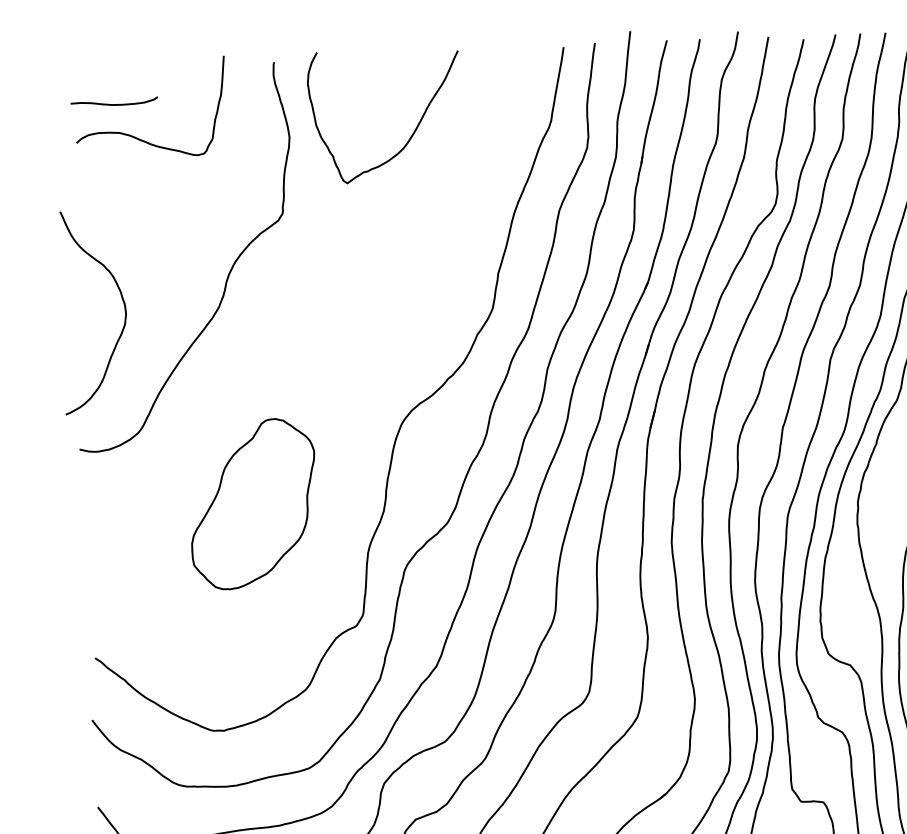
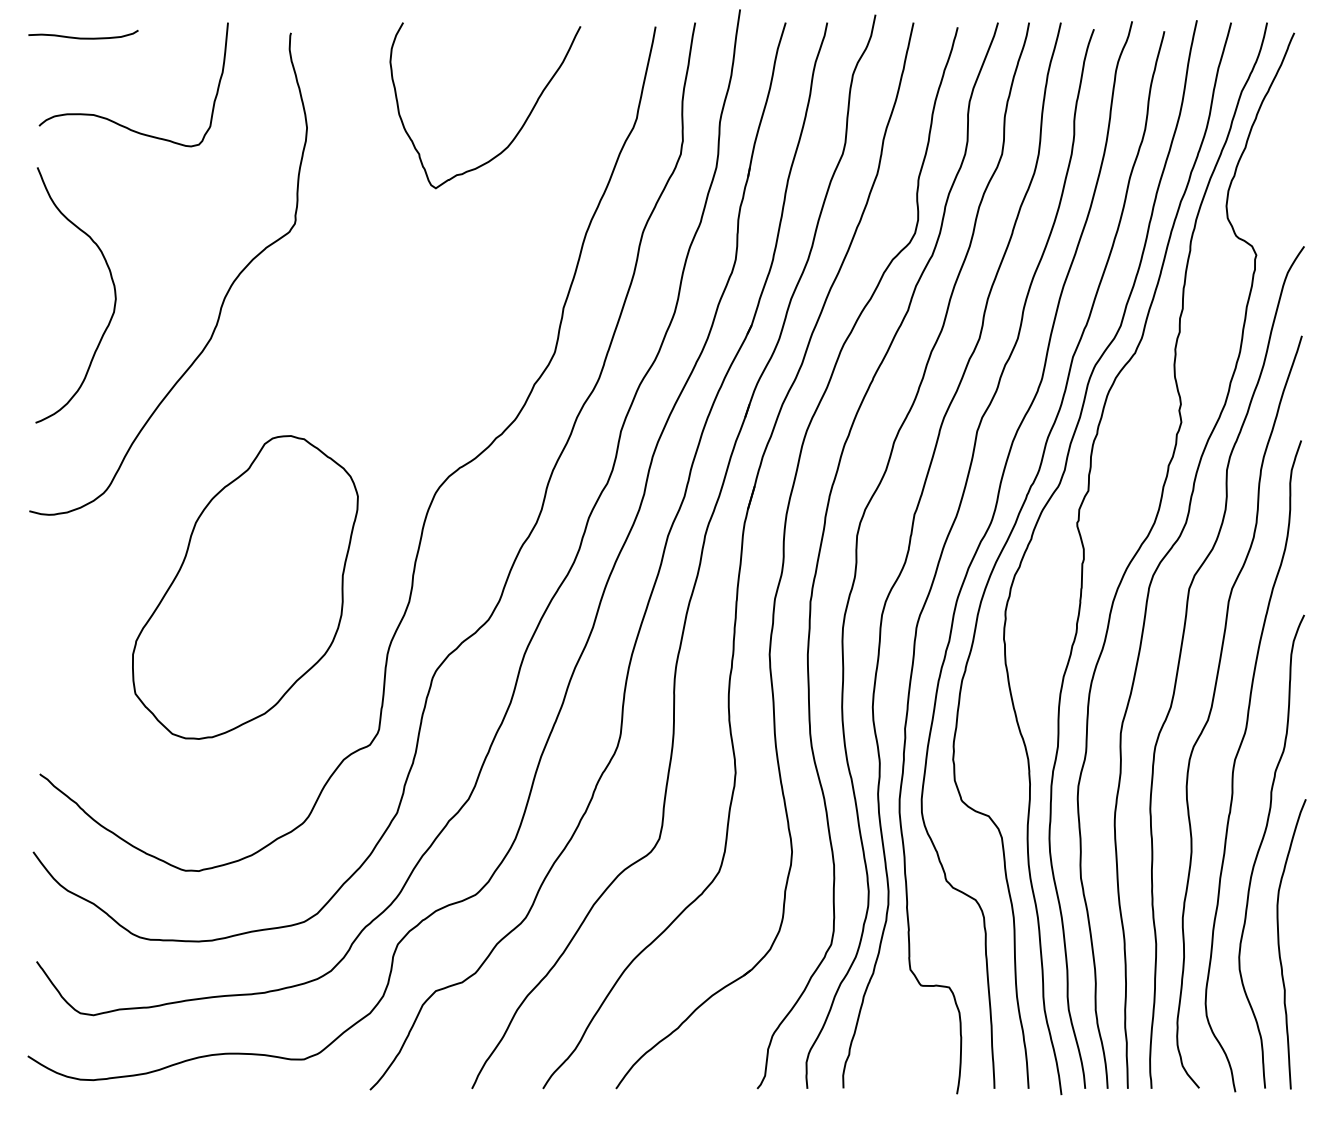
curve: (114, 104) -> (83, 37), moved
curve: (411, 135) -> (518, 130), moved
curve: (123, 305) -> (113, 288), moved
part: (253, 504) -> (245, 587), size x1.43

